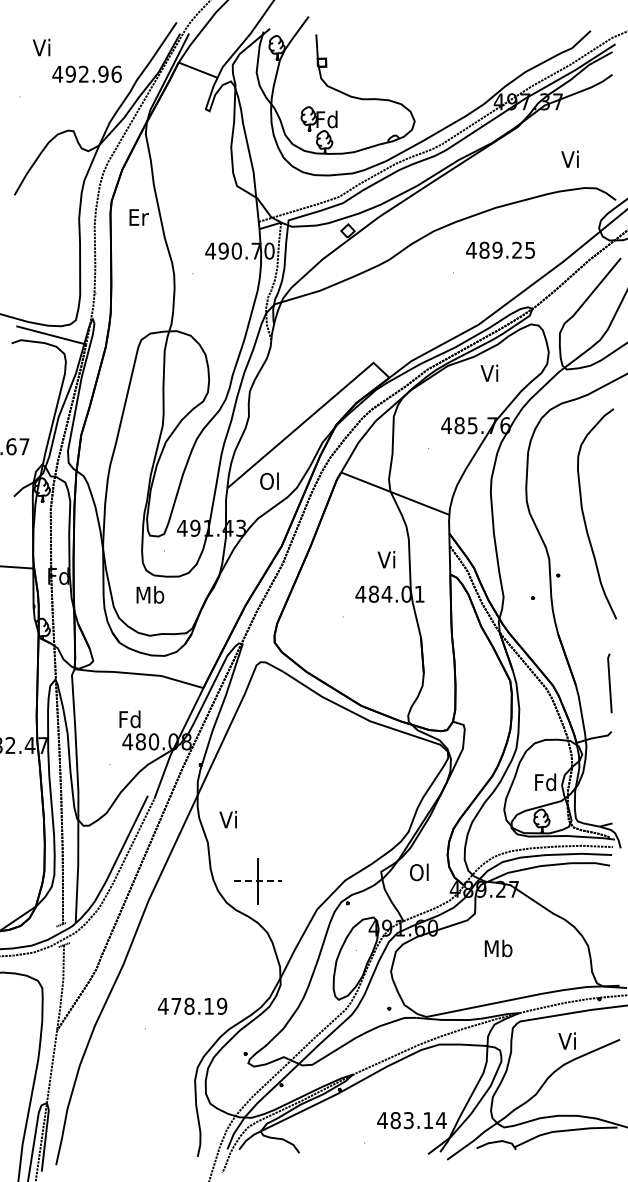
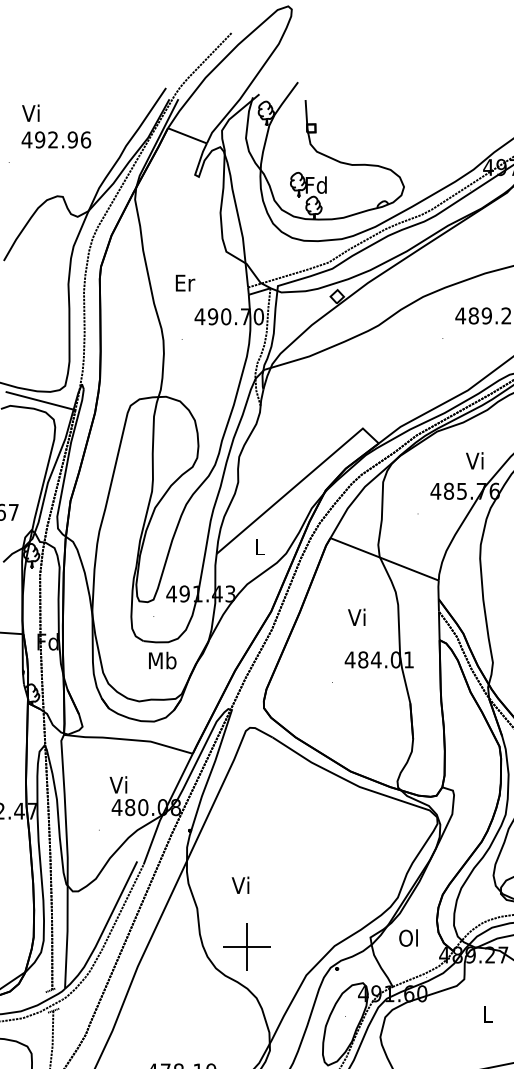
text: (86, 73) -> (55, 139), moved
text: (138, 217) -> (184, 283), moved
text: (489, 372) -> (474, 460), moved
text: (269, 480) -> (258, 546), Ol -> L
text: (386, 559) -> (356, 617), moved
text: (150, 594) -> (162, 660), moved
text: (129, 719) -> (118, 785), Fd -> Vi
text: (227, 819) -> (239, 885), moved
line: (257, 881) -> (246, 947), dashed -> solid
text: (498, 948) -> (487, 1014), Mb -> L

